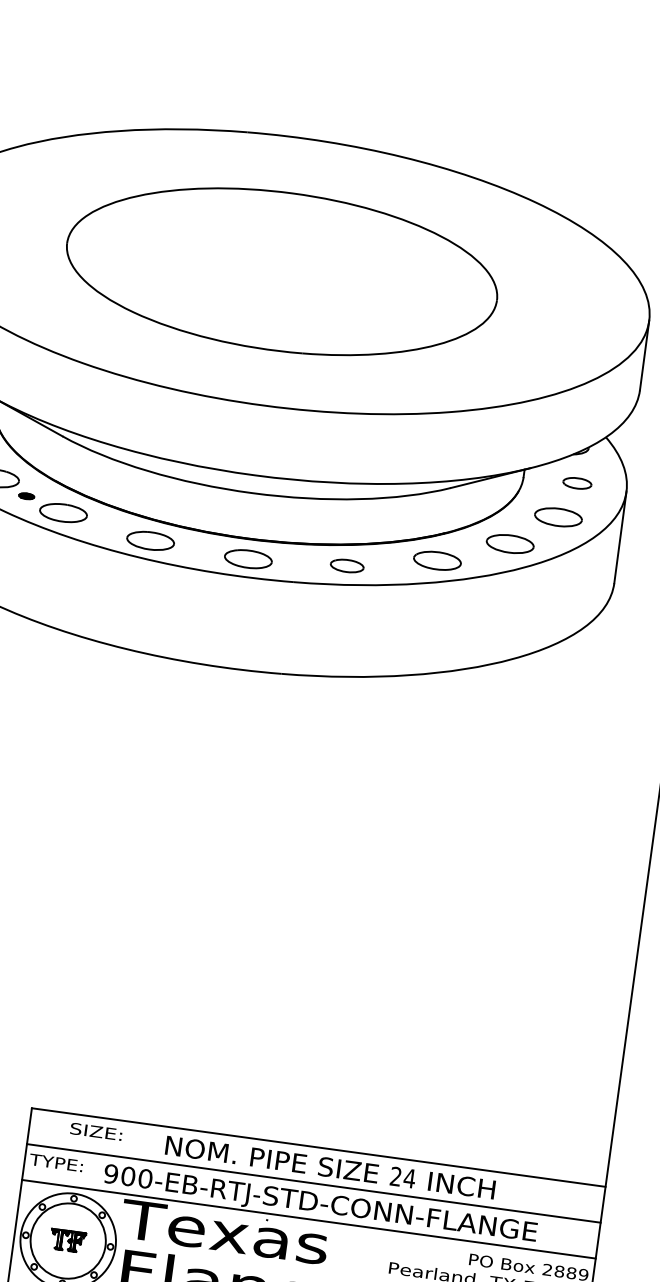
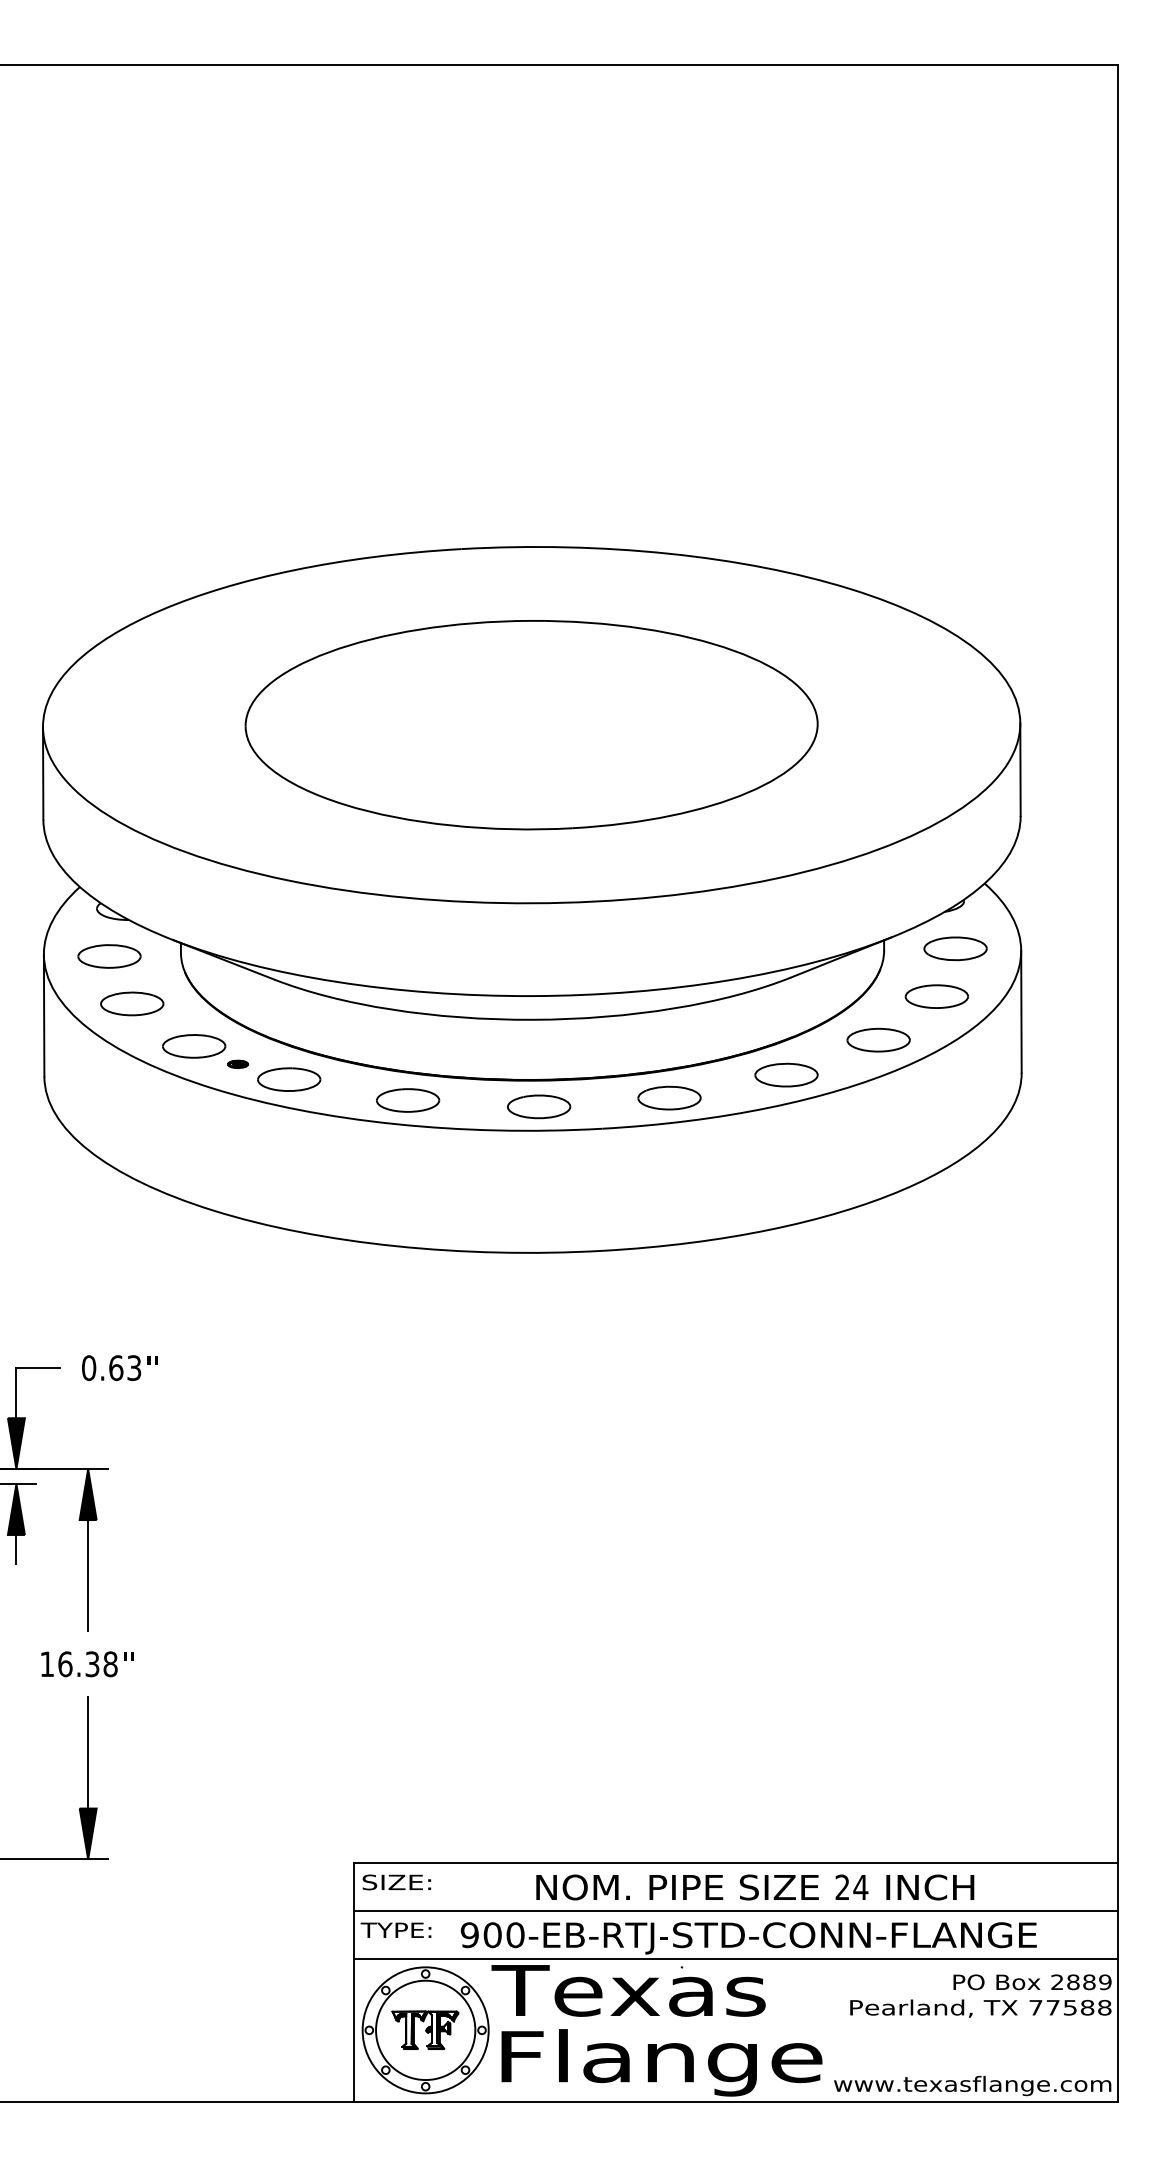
part: (577, 483) -> (955, 948), size x1.67
part: (347, 565) -> (669, 1097), size x1.43
text: (96, 1131) -> (396, 1882), moved
part: (68, 1240) -> (425, 2029), size x1.43

